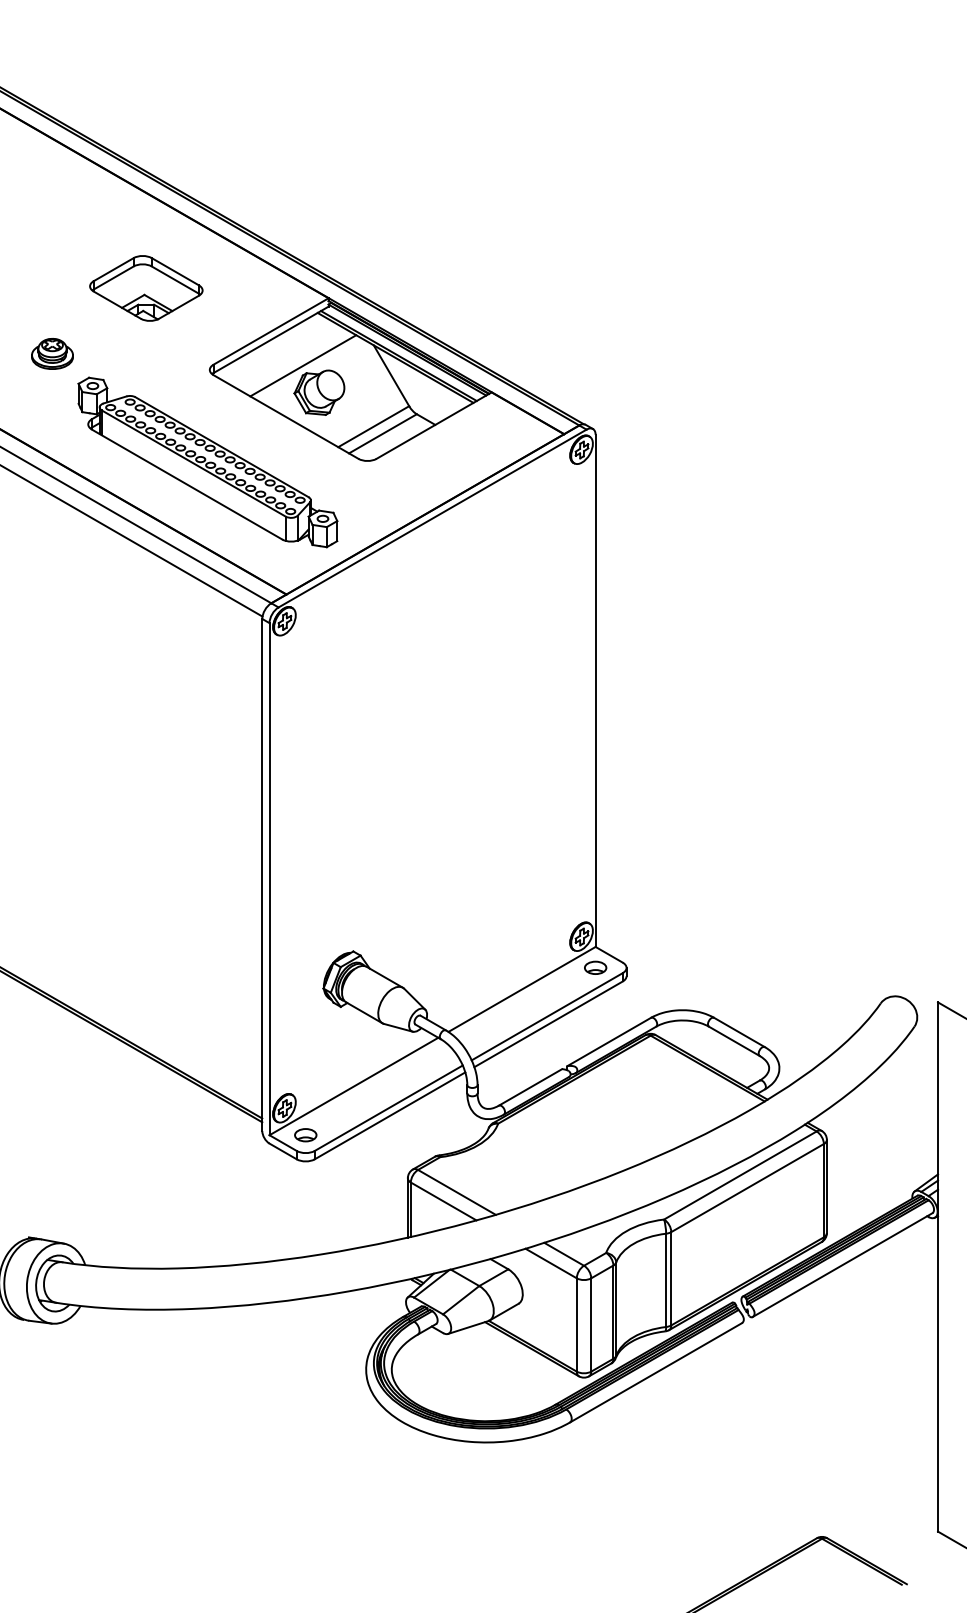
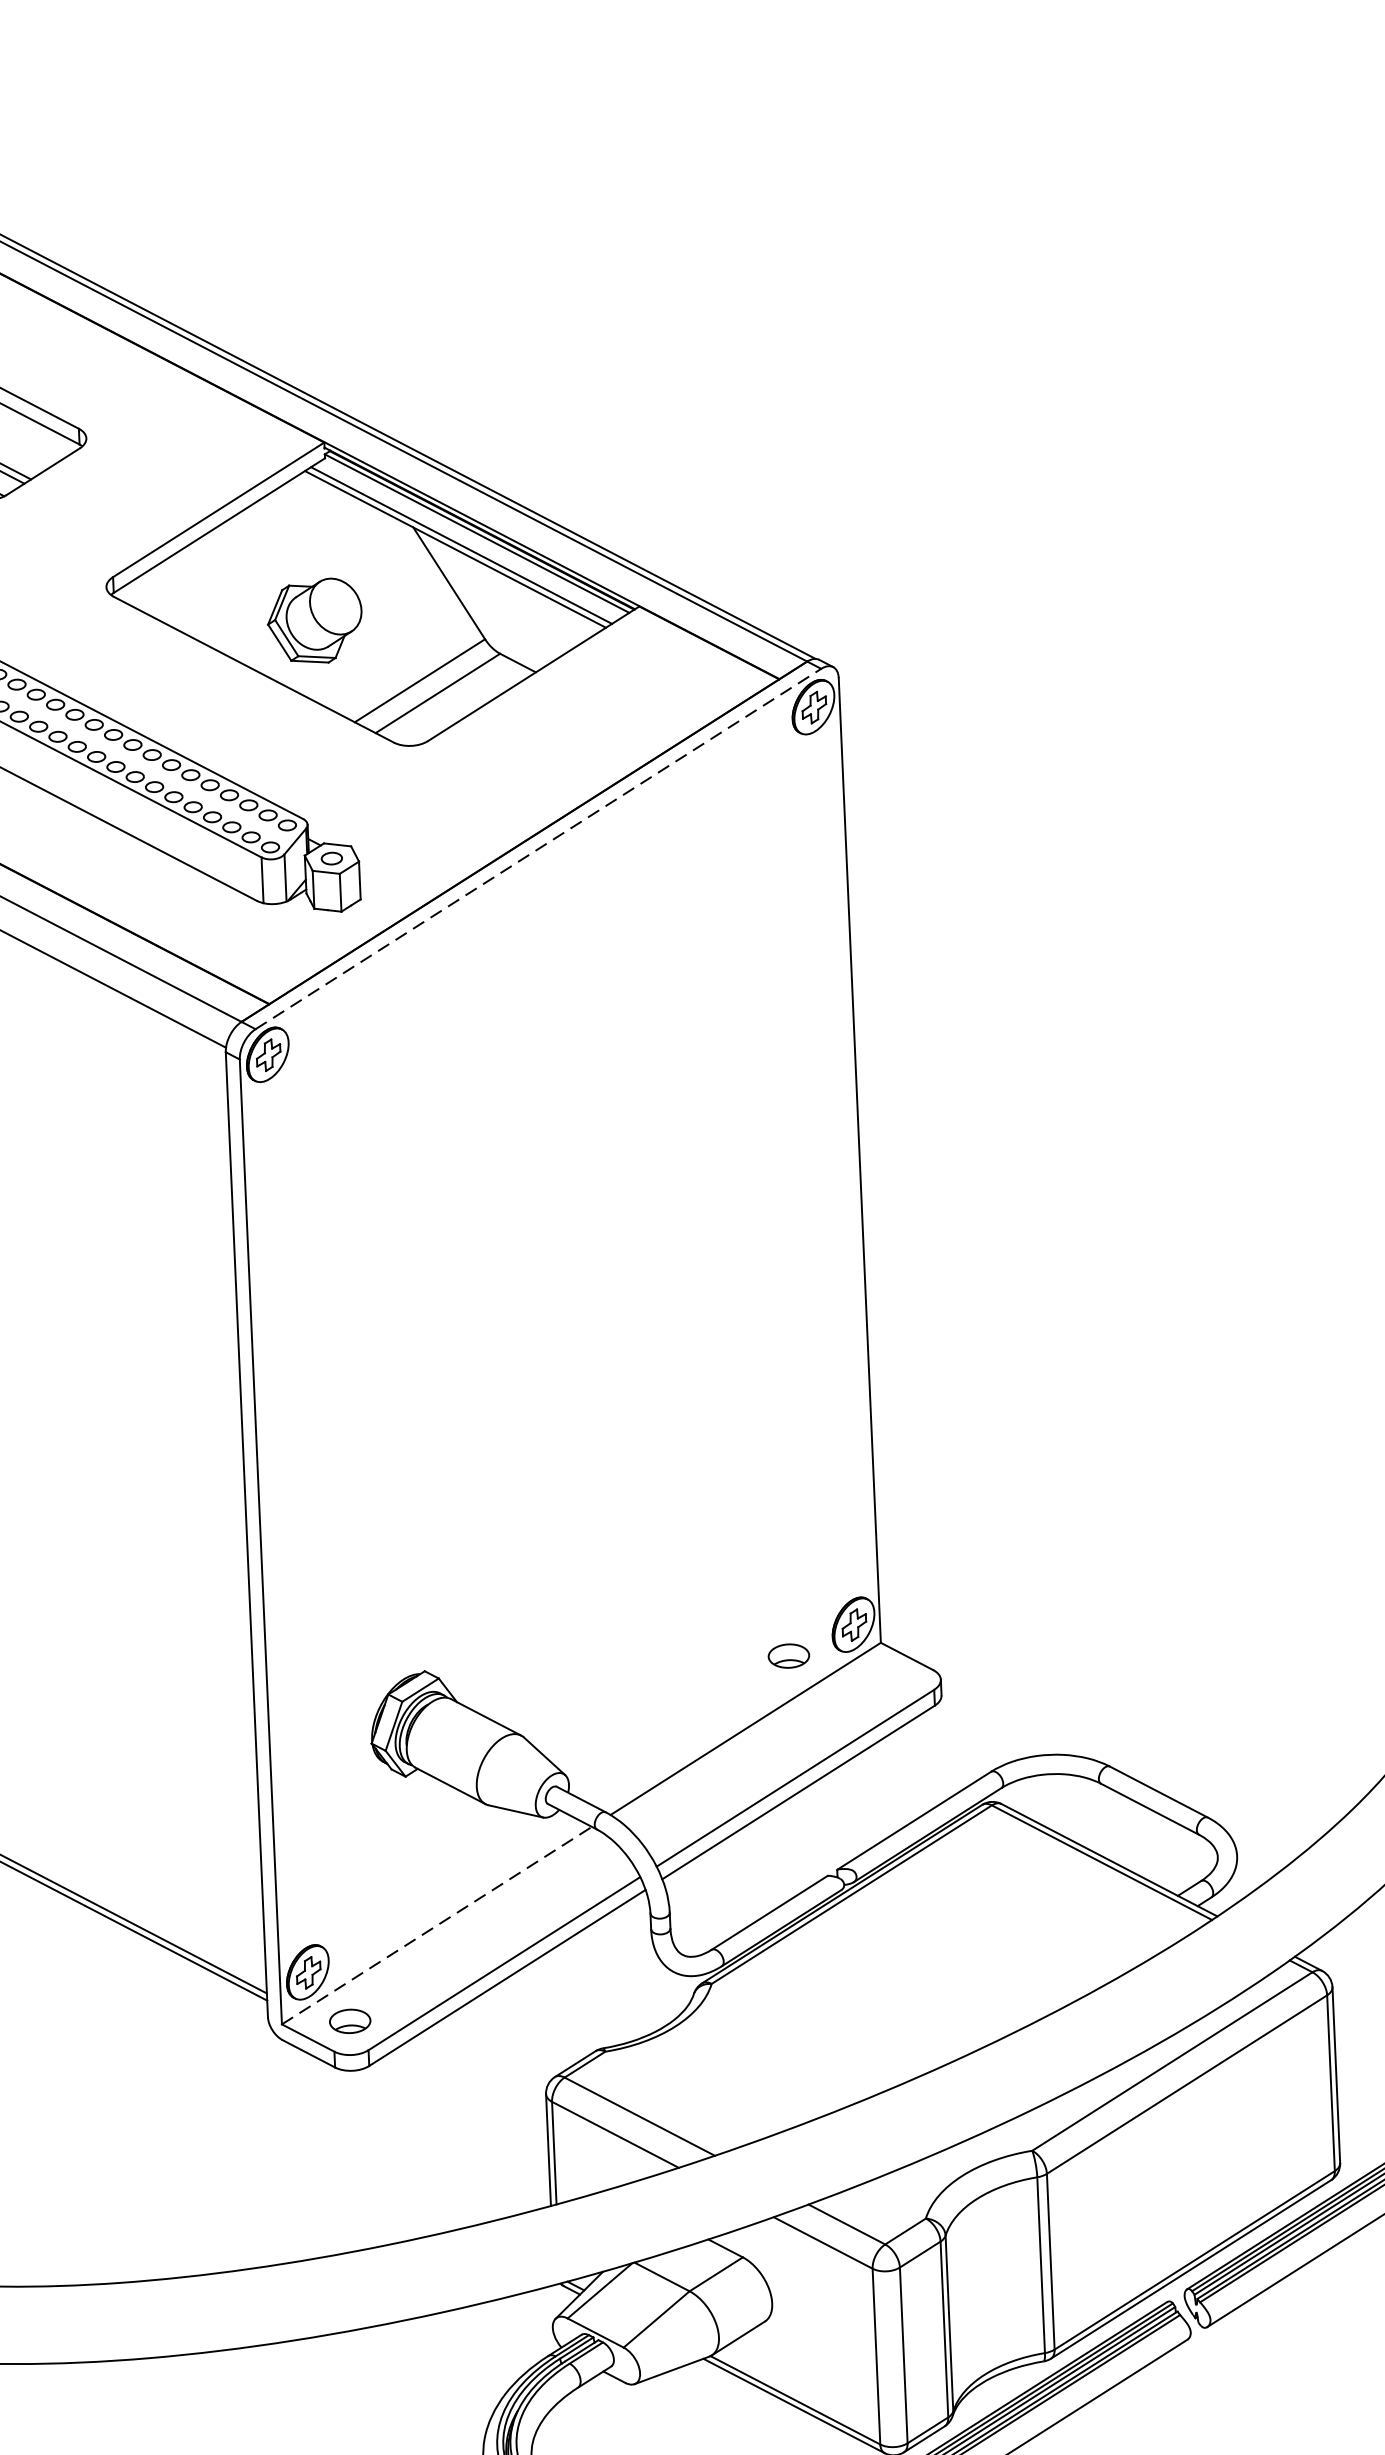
line: (303, 365) -> (282, 571), removed
line: (432, 518) -> (538, 848), solid -> dashed
part: (595, 967) -> (788, 1655), moved
line: (354, 1086) -> (437, 1925), solid -> dashed

